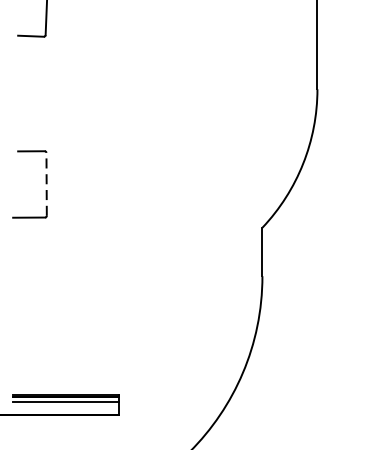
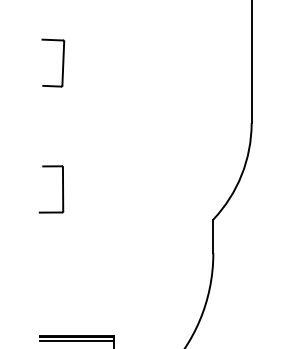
line: (47, 184) -> (63, 189), dashed -> solid

